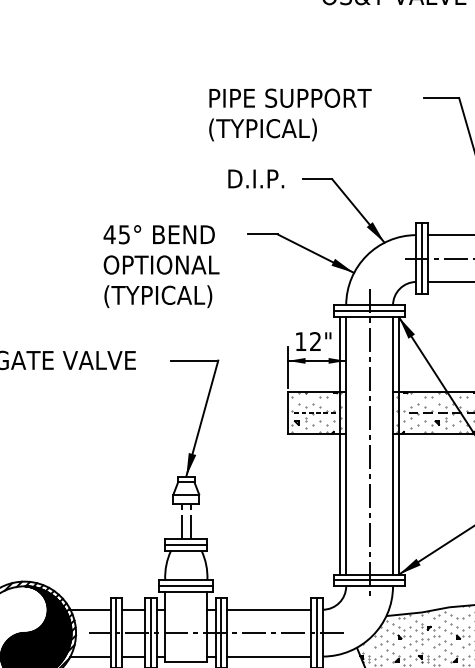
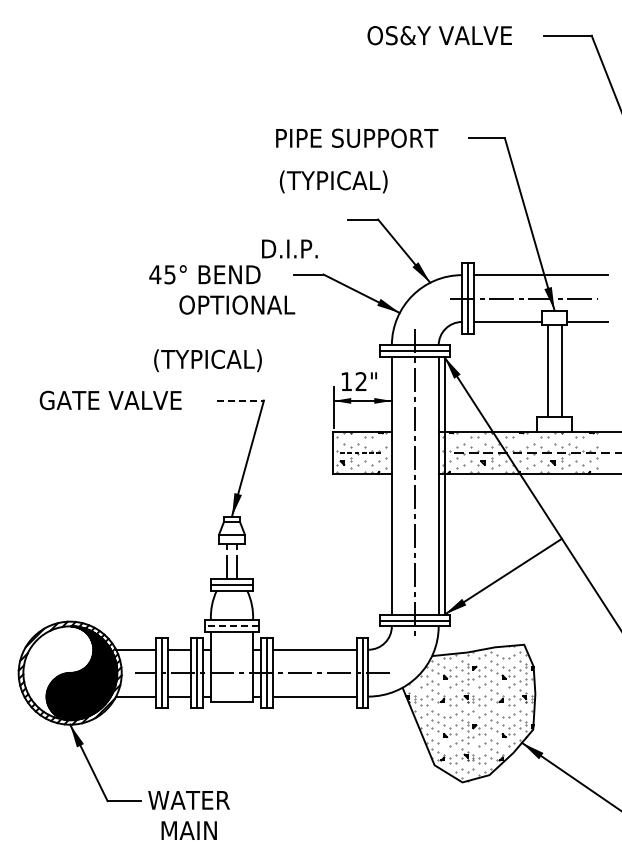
text: (290, 97) -> (357, 137), moved
text: (262, 129) -> (333, 181), moved
text: (255, 178) -> (289, 248), moved
text: (161, 264) -> (237, 304), moved
text: (157, 296) -> (207, 360), moved
line: (194, 360) -> (240, 400), solid -> dashed
line: (340, 445) -> (386, 485), removed
line: (185, 585) -> (231, 625), solid -> dashed

